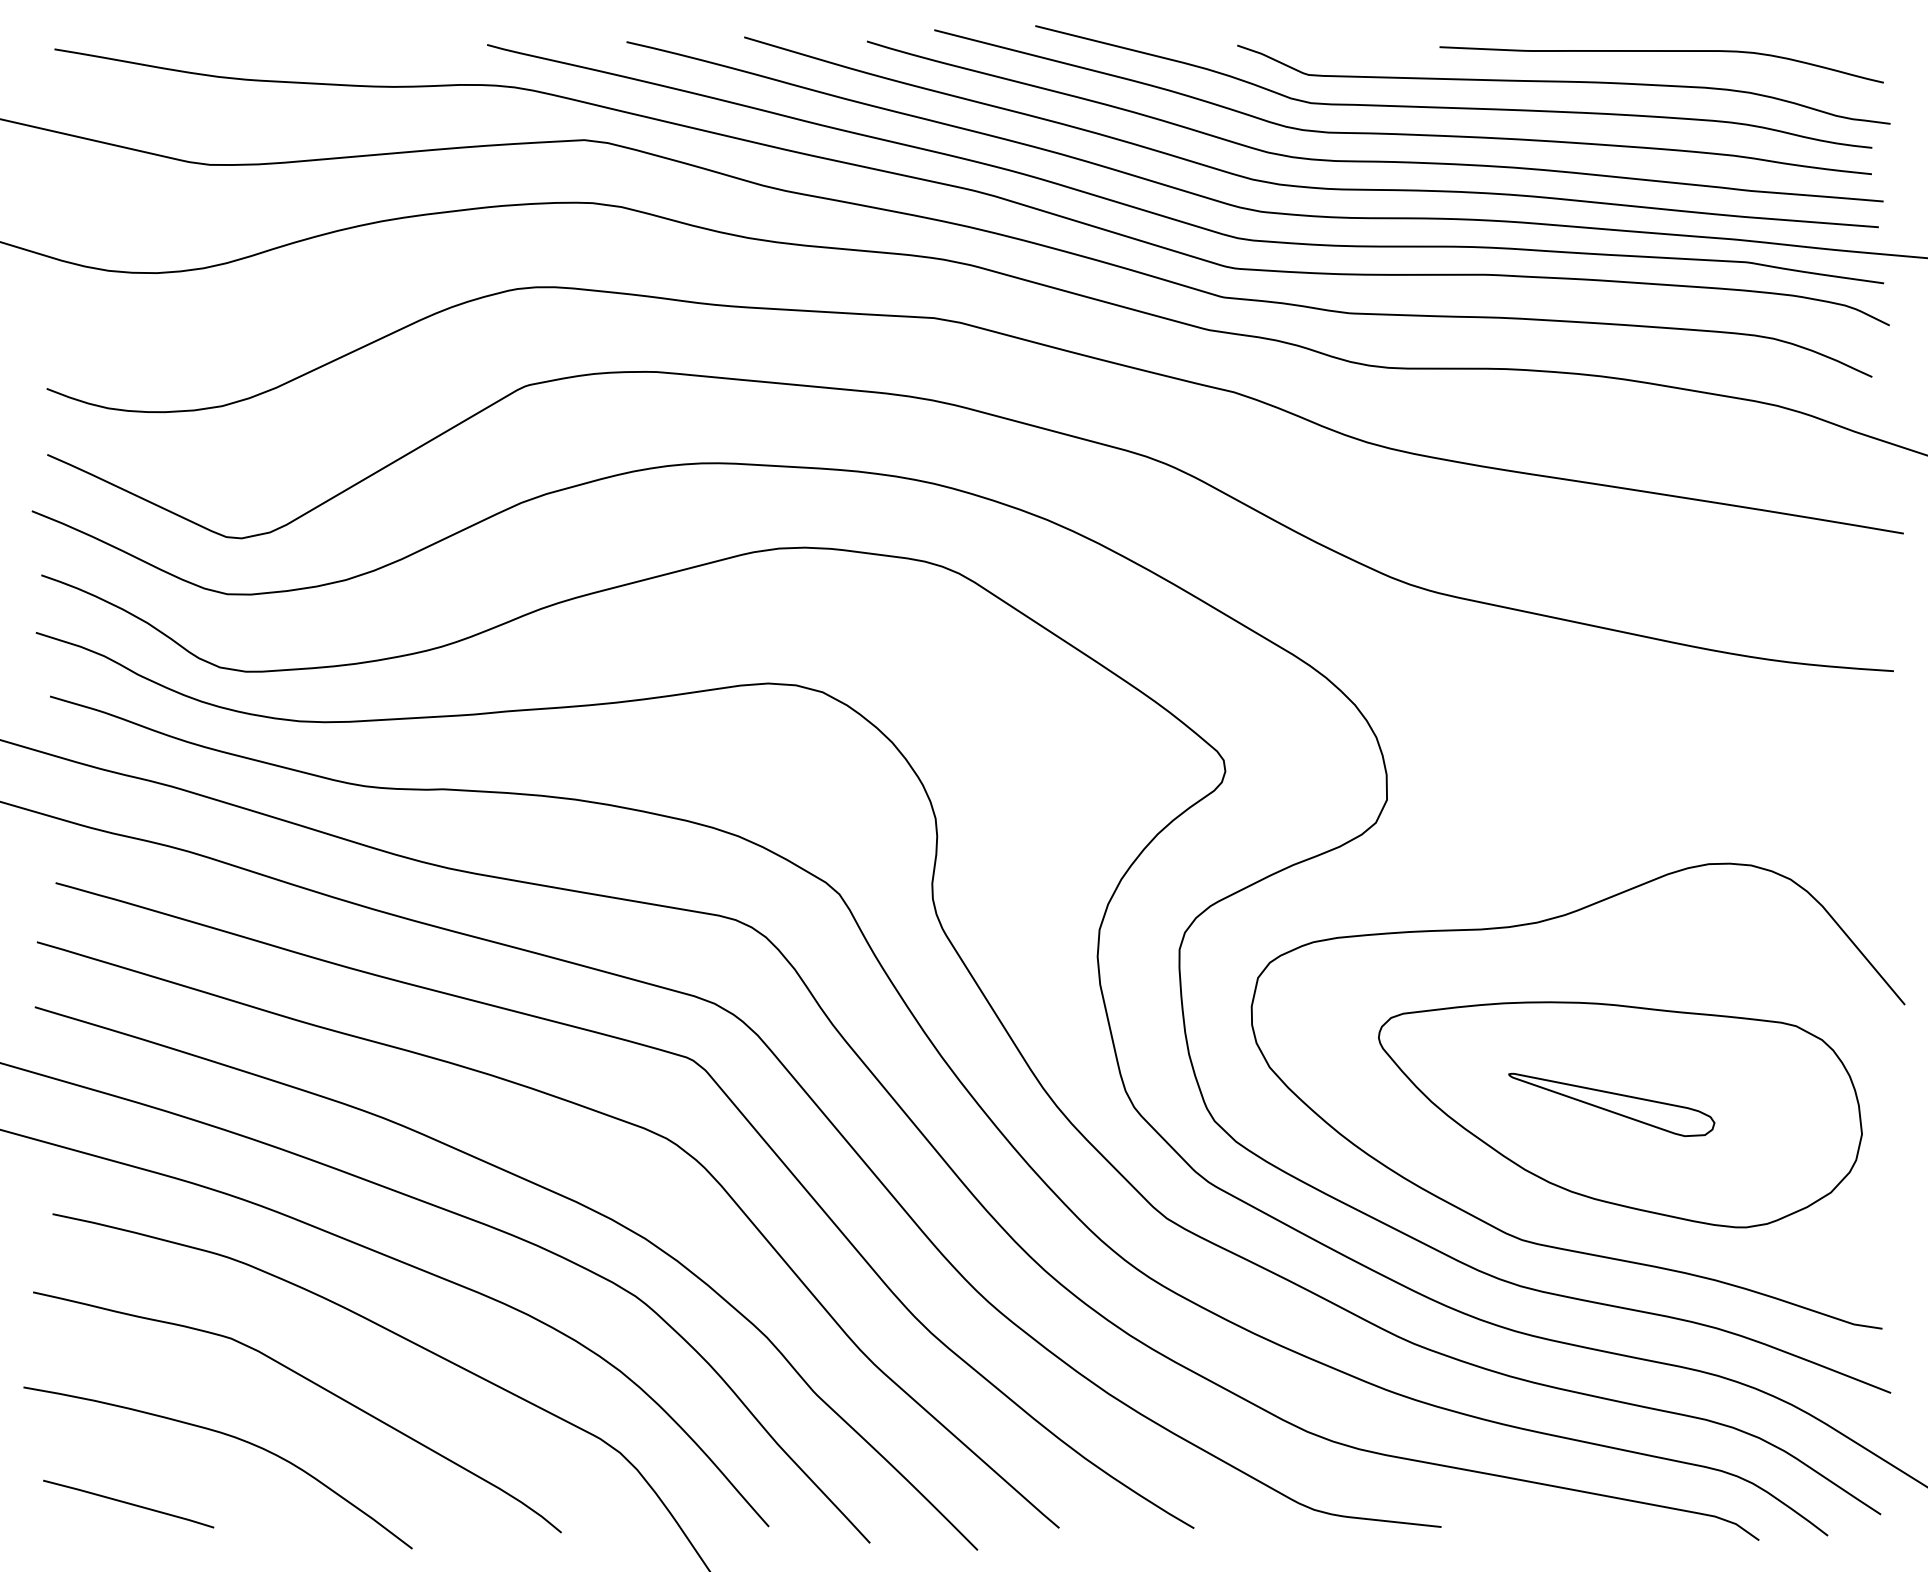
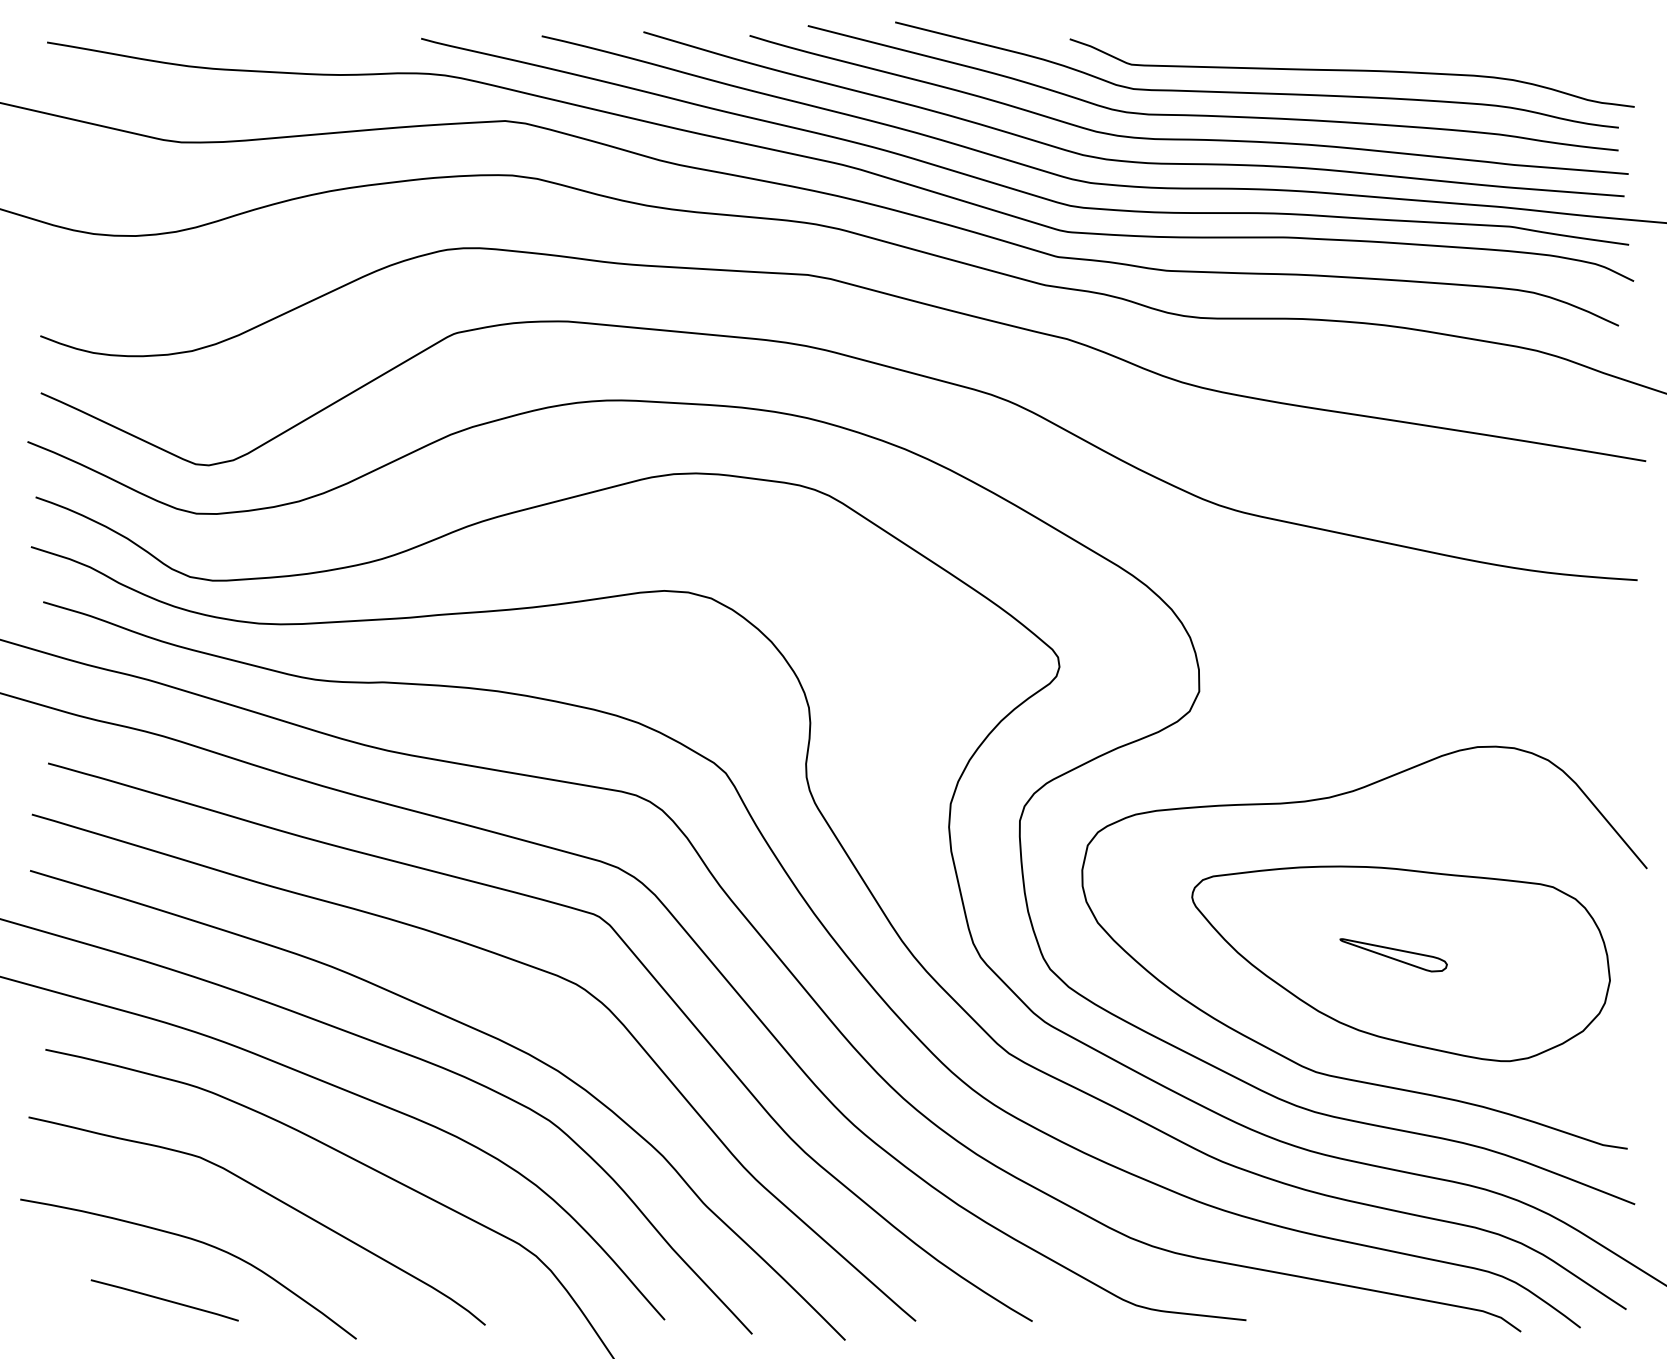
curve: (1661, 51) -> (1436, 44), removed
part: (1611, 1104) -> (1393, 954), size x0.6
line: (128, 1503) -> (164, 1299), moved

